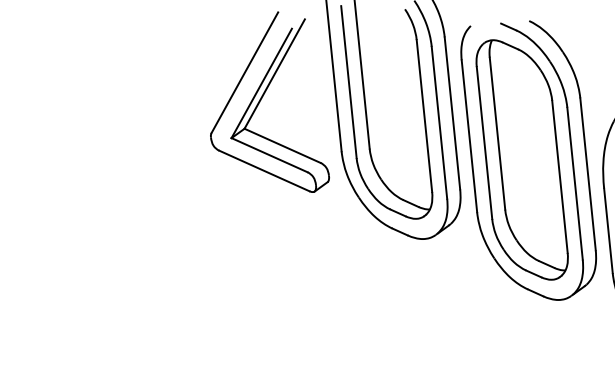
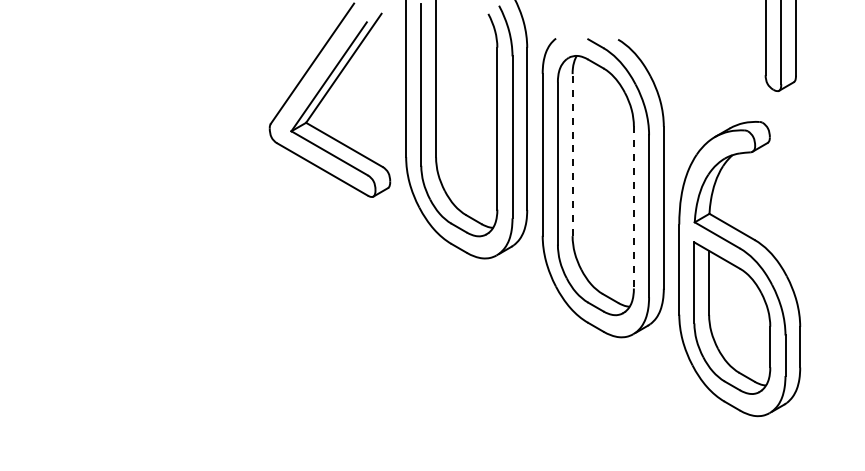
line: (497, 133) -> (572, 154), solid -> dashed
line: (559, 176) -> (633, 207), solid -> dashed

